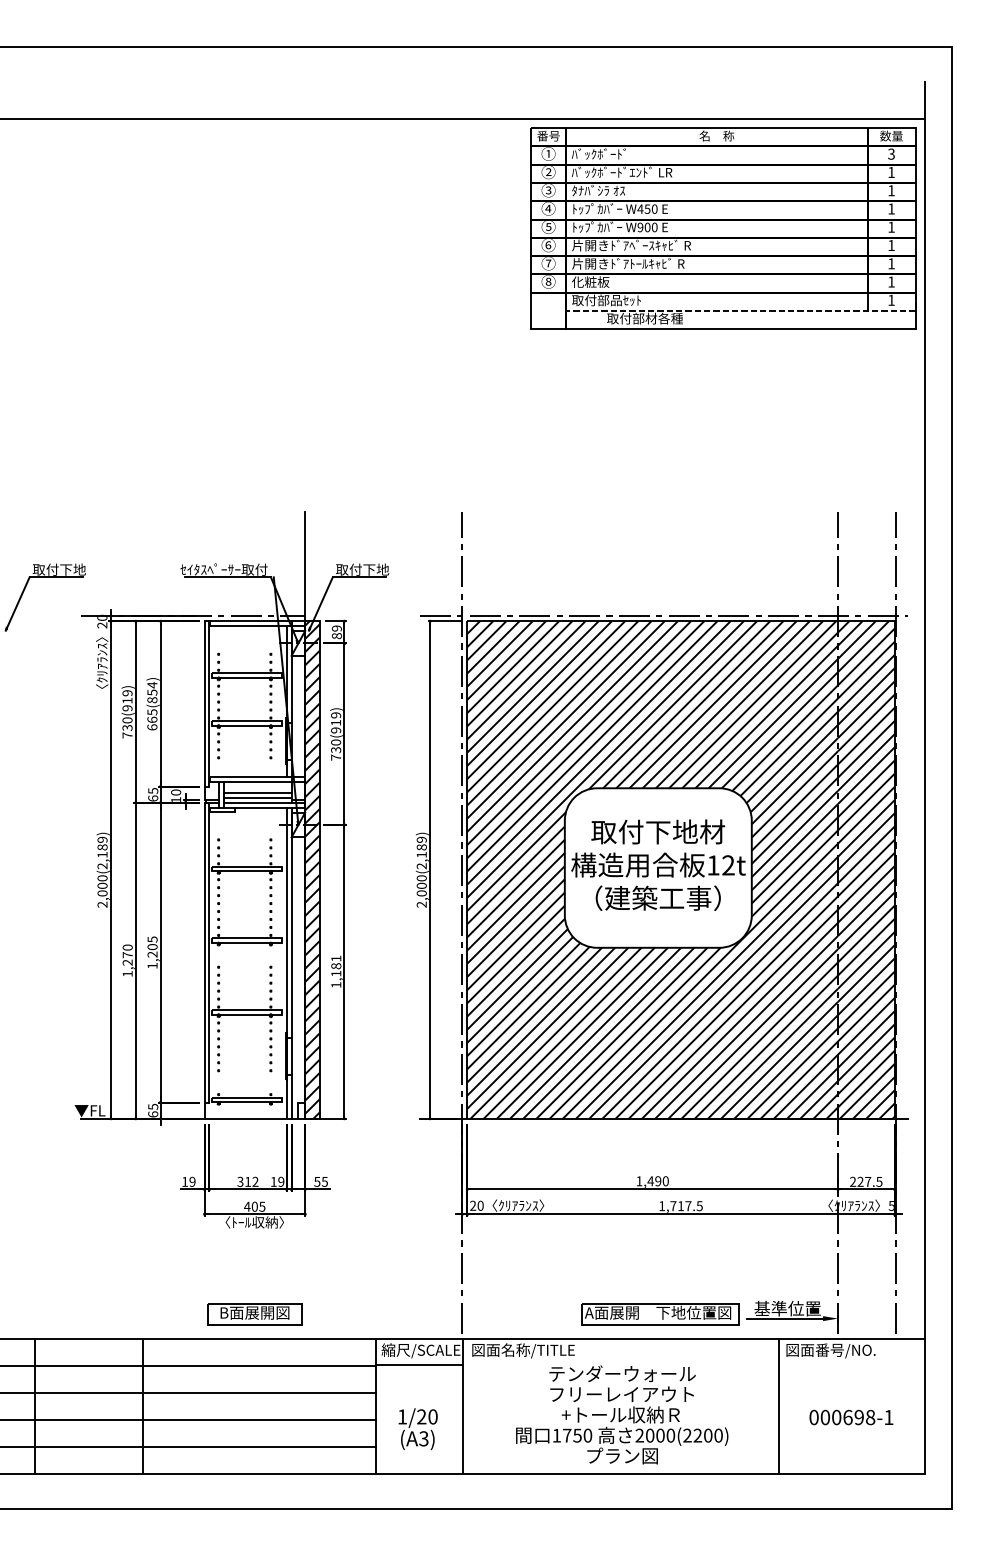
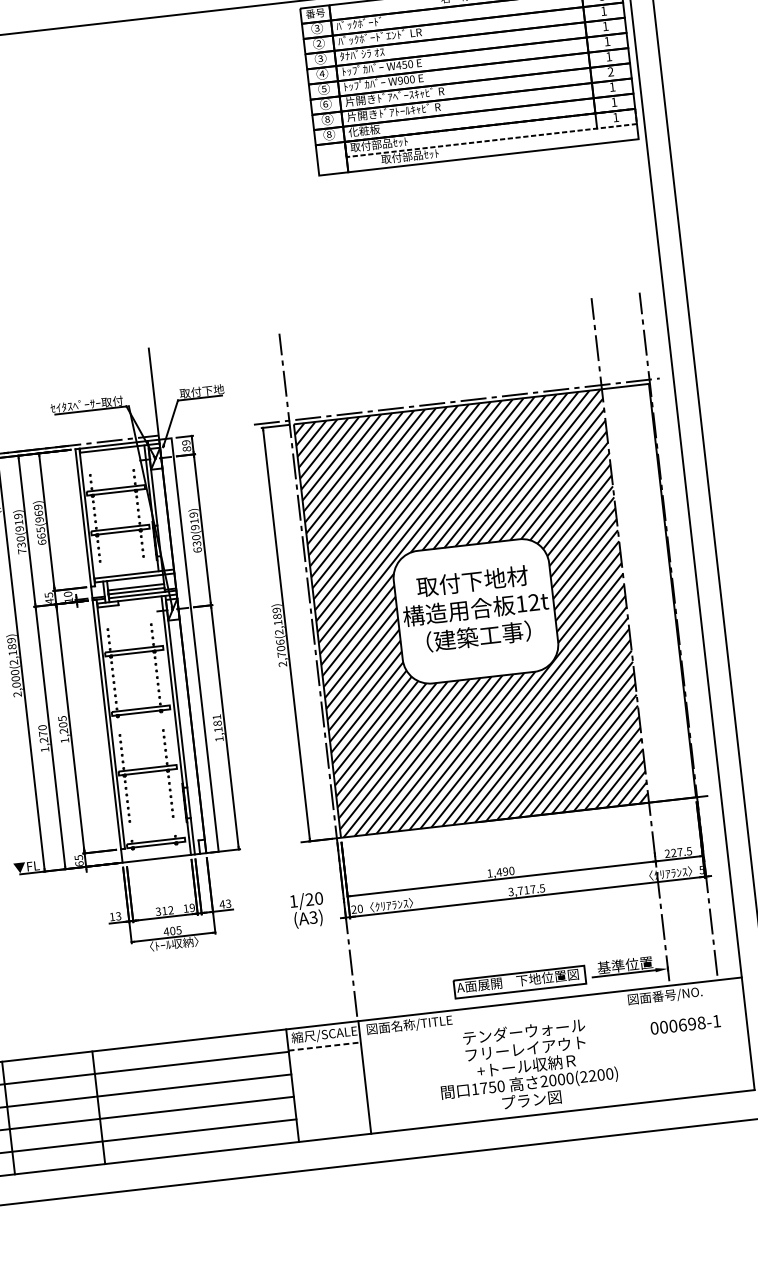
text: (548, 153) -> (317, 27), ① -> ③
text: (891, 244) -> (610, 71), 1 -> 2
text: (548, 263) -> (327, 119), ⑦ -> ⑧
text: (663, 318) -> (428, 154), 取付部材各種 -> 取付部品ｾｯﾄ
text: (152, 692) -> (39, 513), 665(854) -> 665(969)
text: (336, 757) -> (198, 549), 730(919) -> 630(919)
text: (153, 798) -> (49, 601), 65 -> 45
hatch: (312, 869) -> (188, 645), removed
hatch: (866, 869) -> (649, 592), removed
text: (421, 885) -> (280, 648), 2,000(2,189) -> 2,706(2,189)
text: (192, 1181) -> (118, 915), 19 -> 13
text: (320, 1181) -> (224, 903), 55 -> 43
text: (662, 1206) -> (511, 892), 1,717.5 -> 3,717.5
part: (254, 1314) -> (182, 1020), removed
line: (420, 1364) -> (325, 1046), solid -> dashed
line: (778, 1406) -> (626, 1047), removed
text: (622, 1414) -> (527, 1065), moved
text: (851, 1417) -> (685, 1024), moved
text: (417, 1429) -> (307, 910), moved

